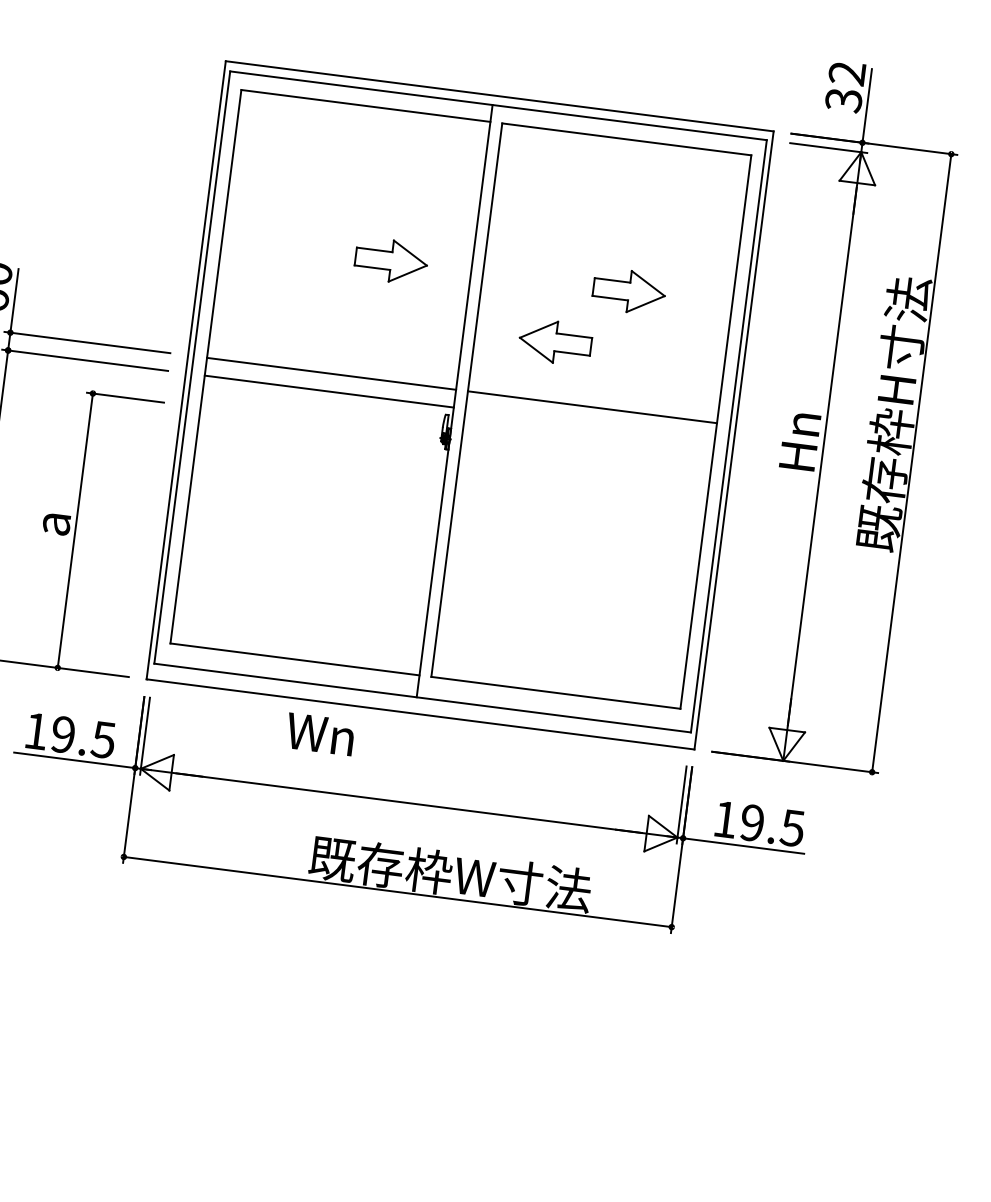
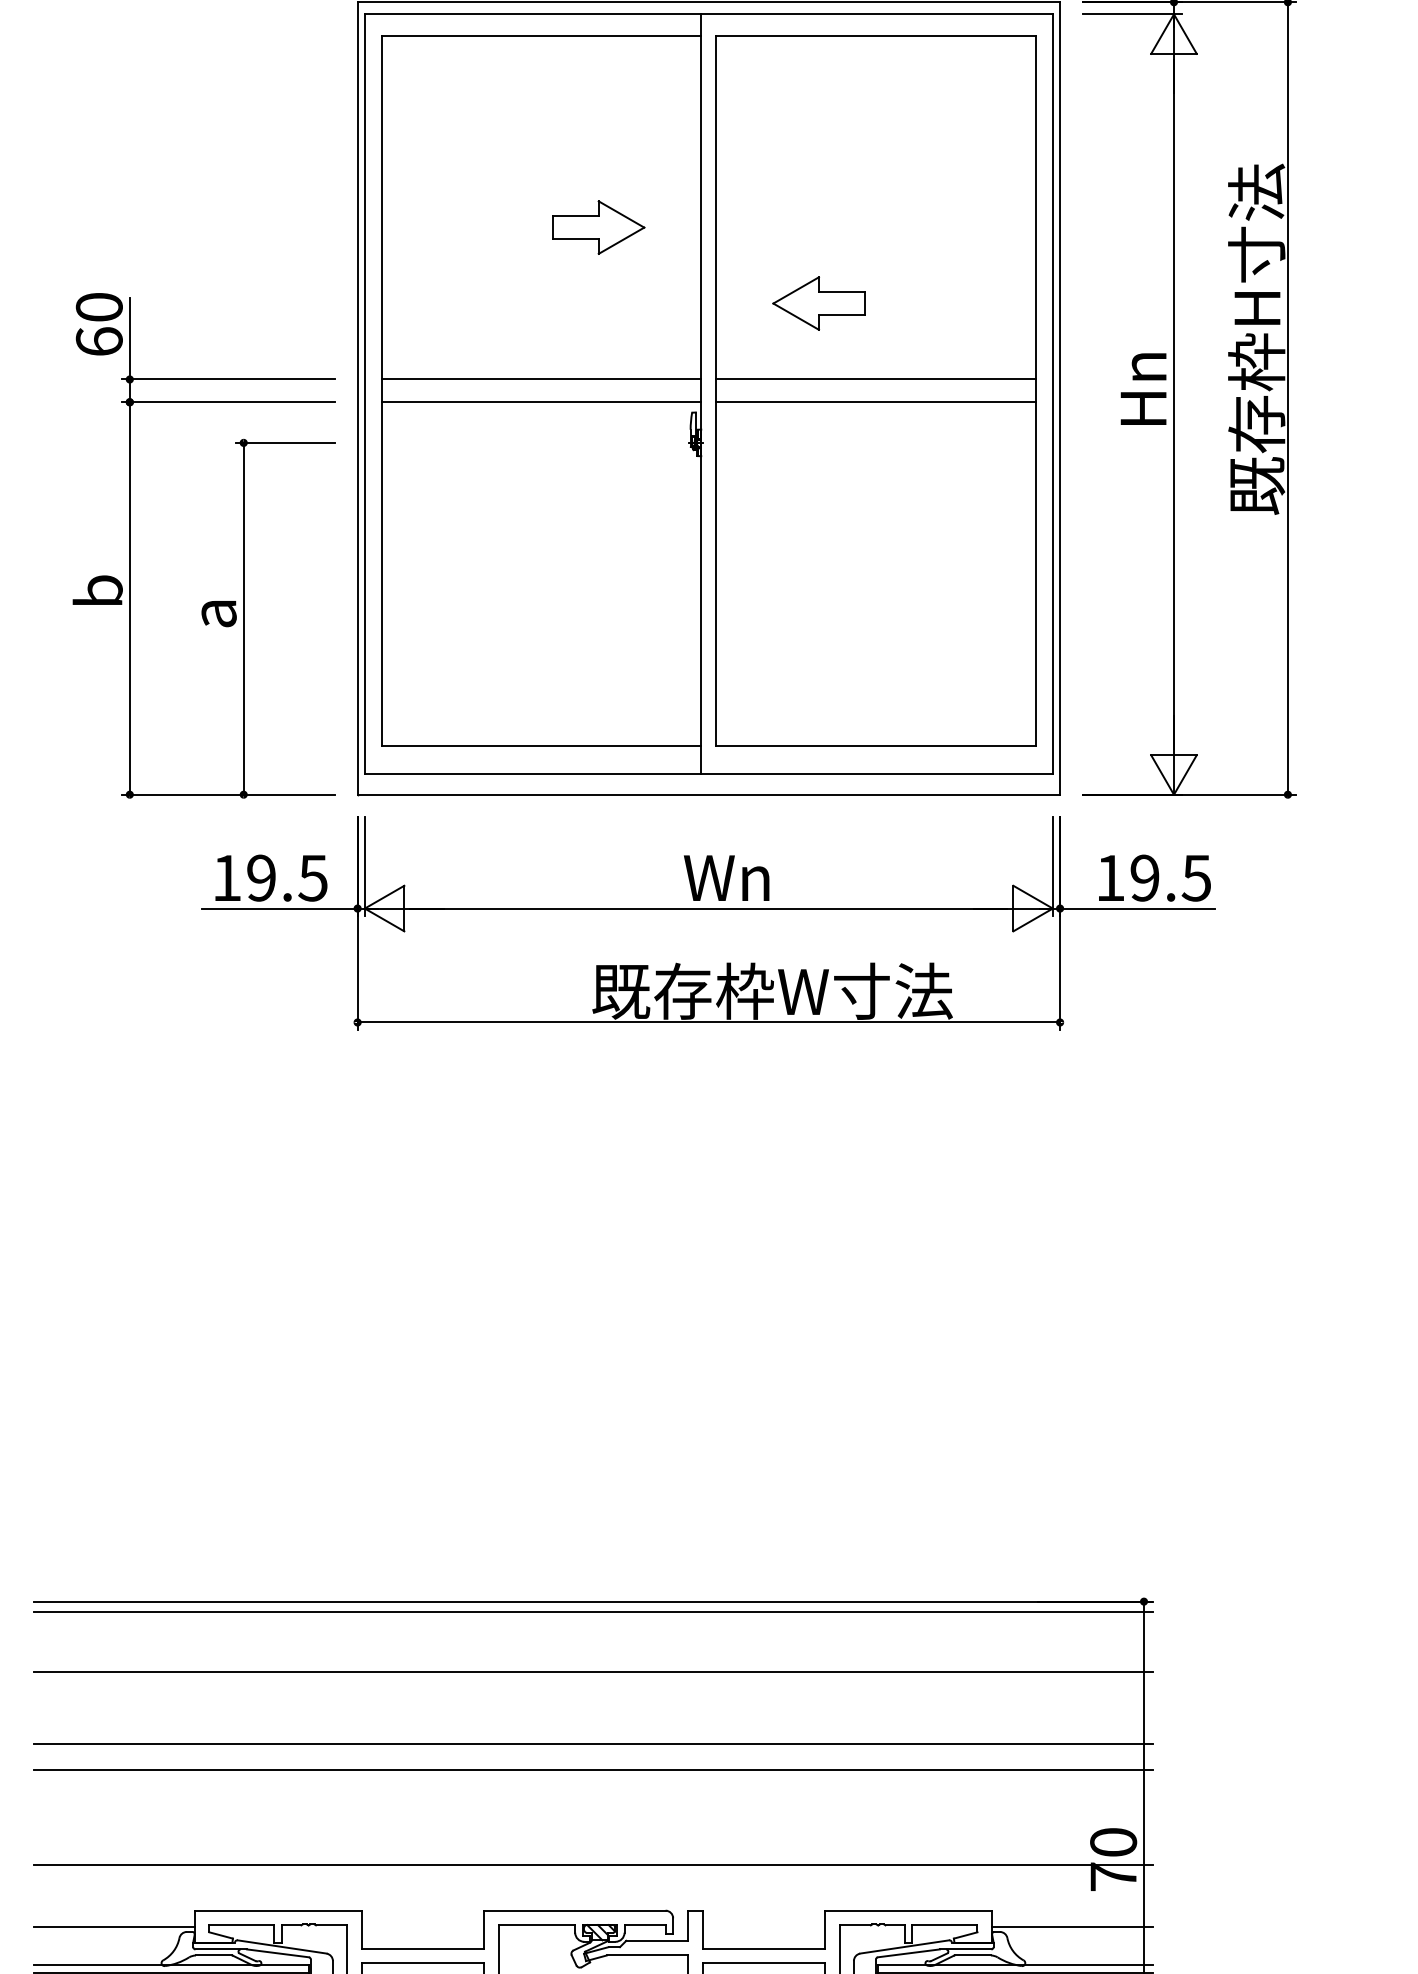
part: (629, 291) -> (903, 227), removed
line: (589, 425) -> (875, 402), added
text: (320, 733) -> (726, 877), moved

